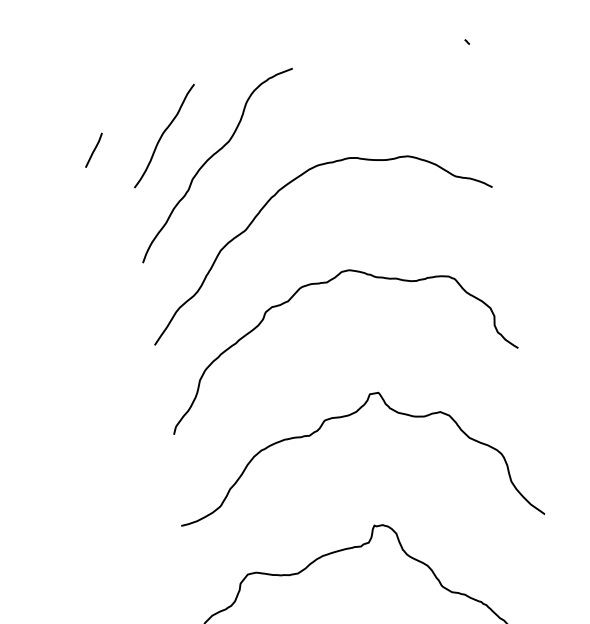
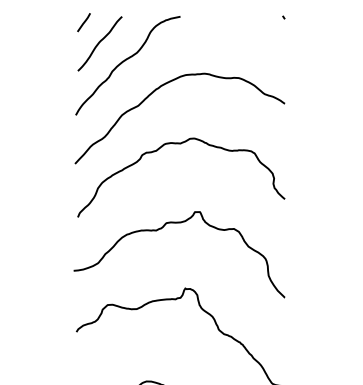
line: (93, 150) -> (83, 22), moved

